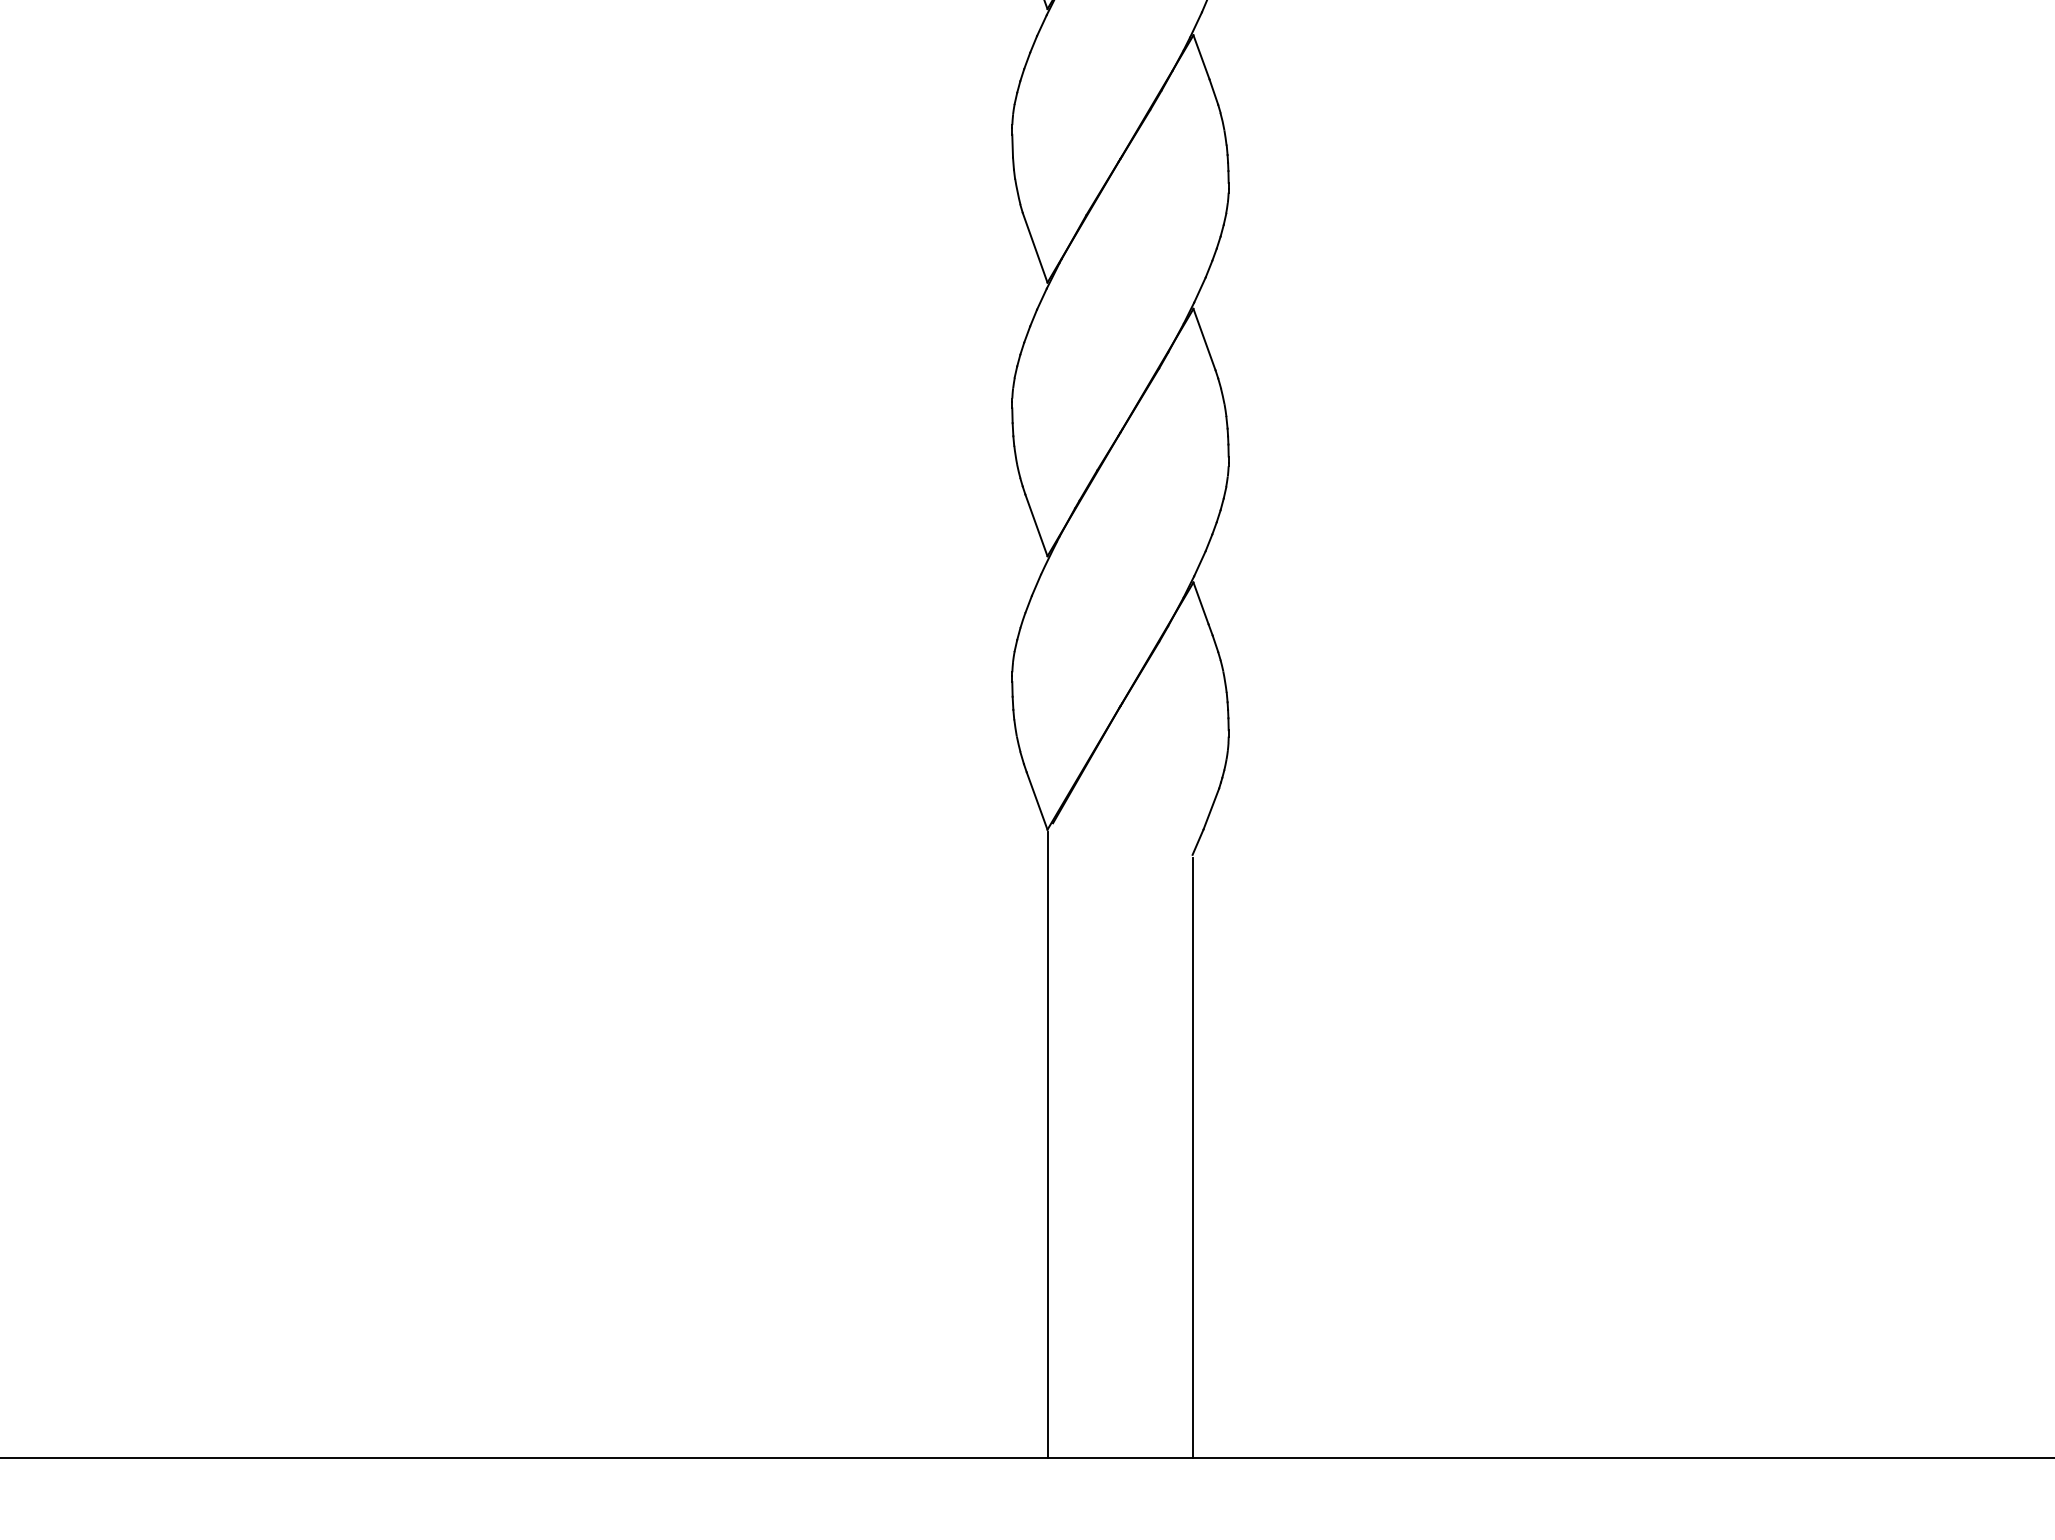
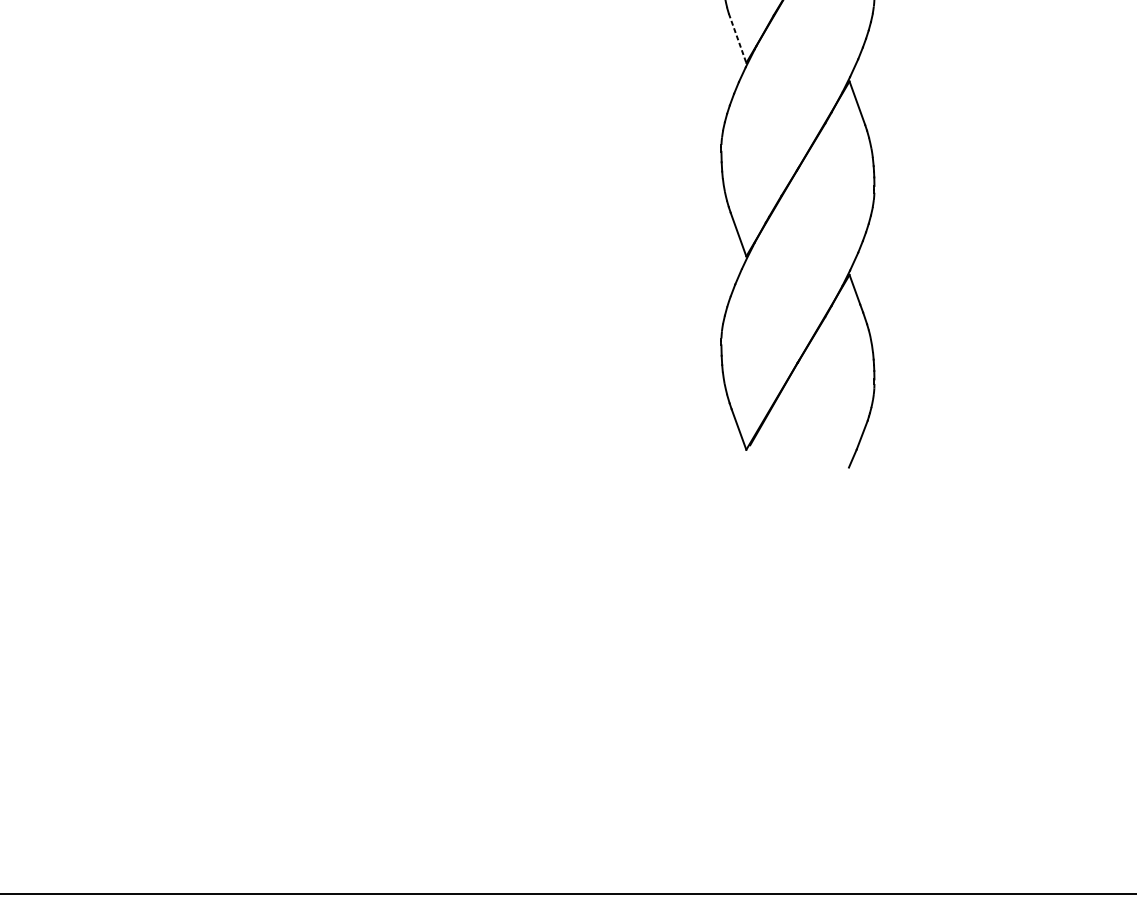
line: (1035, 247) -> (737, 38), solid -> dashed
line: (1048, 1144) -> (747, 672), removed
line: (1192, 1157) -> (848, 681), removed

